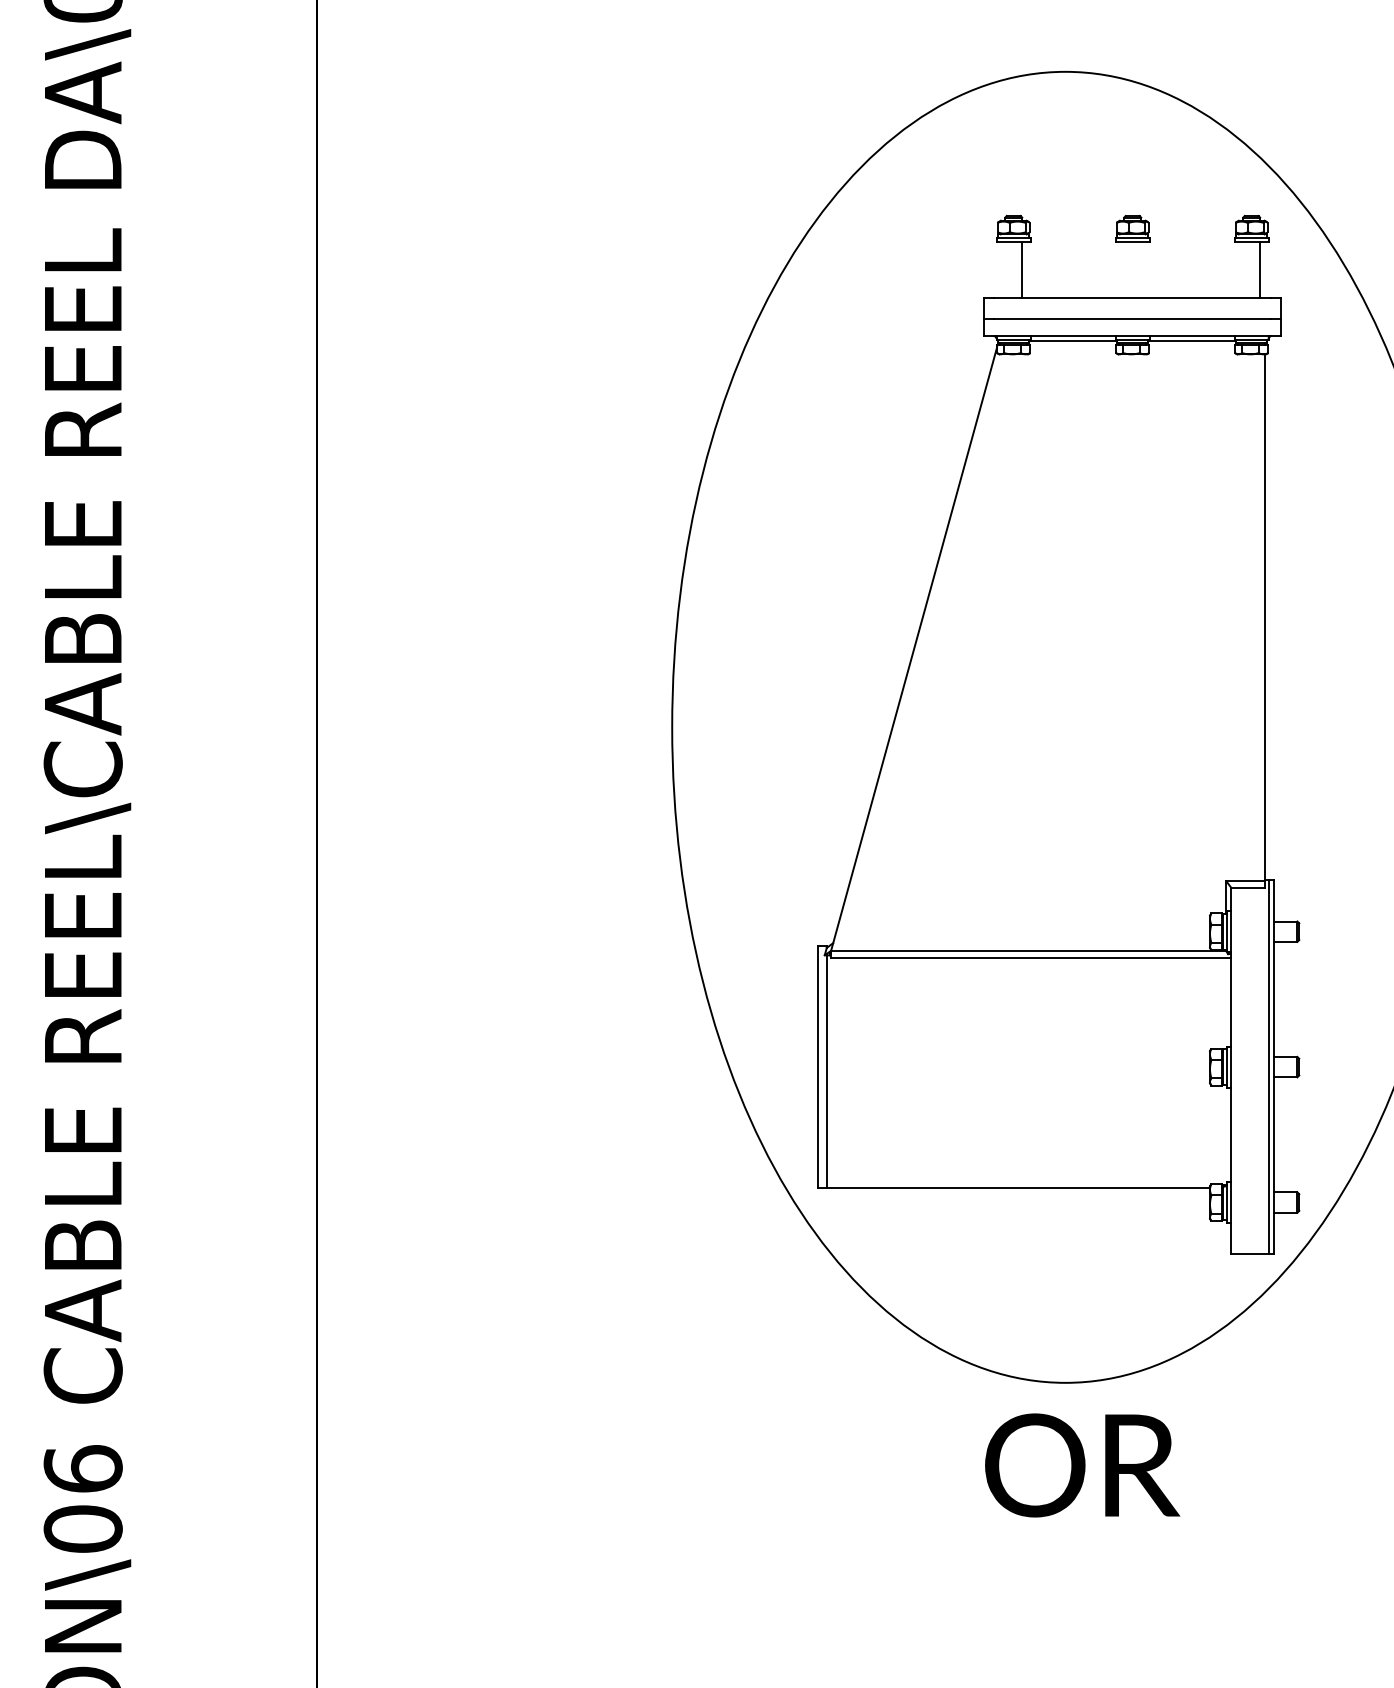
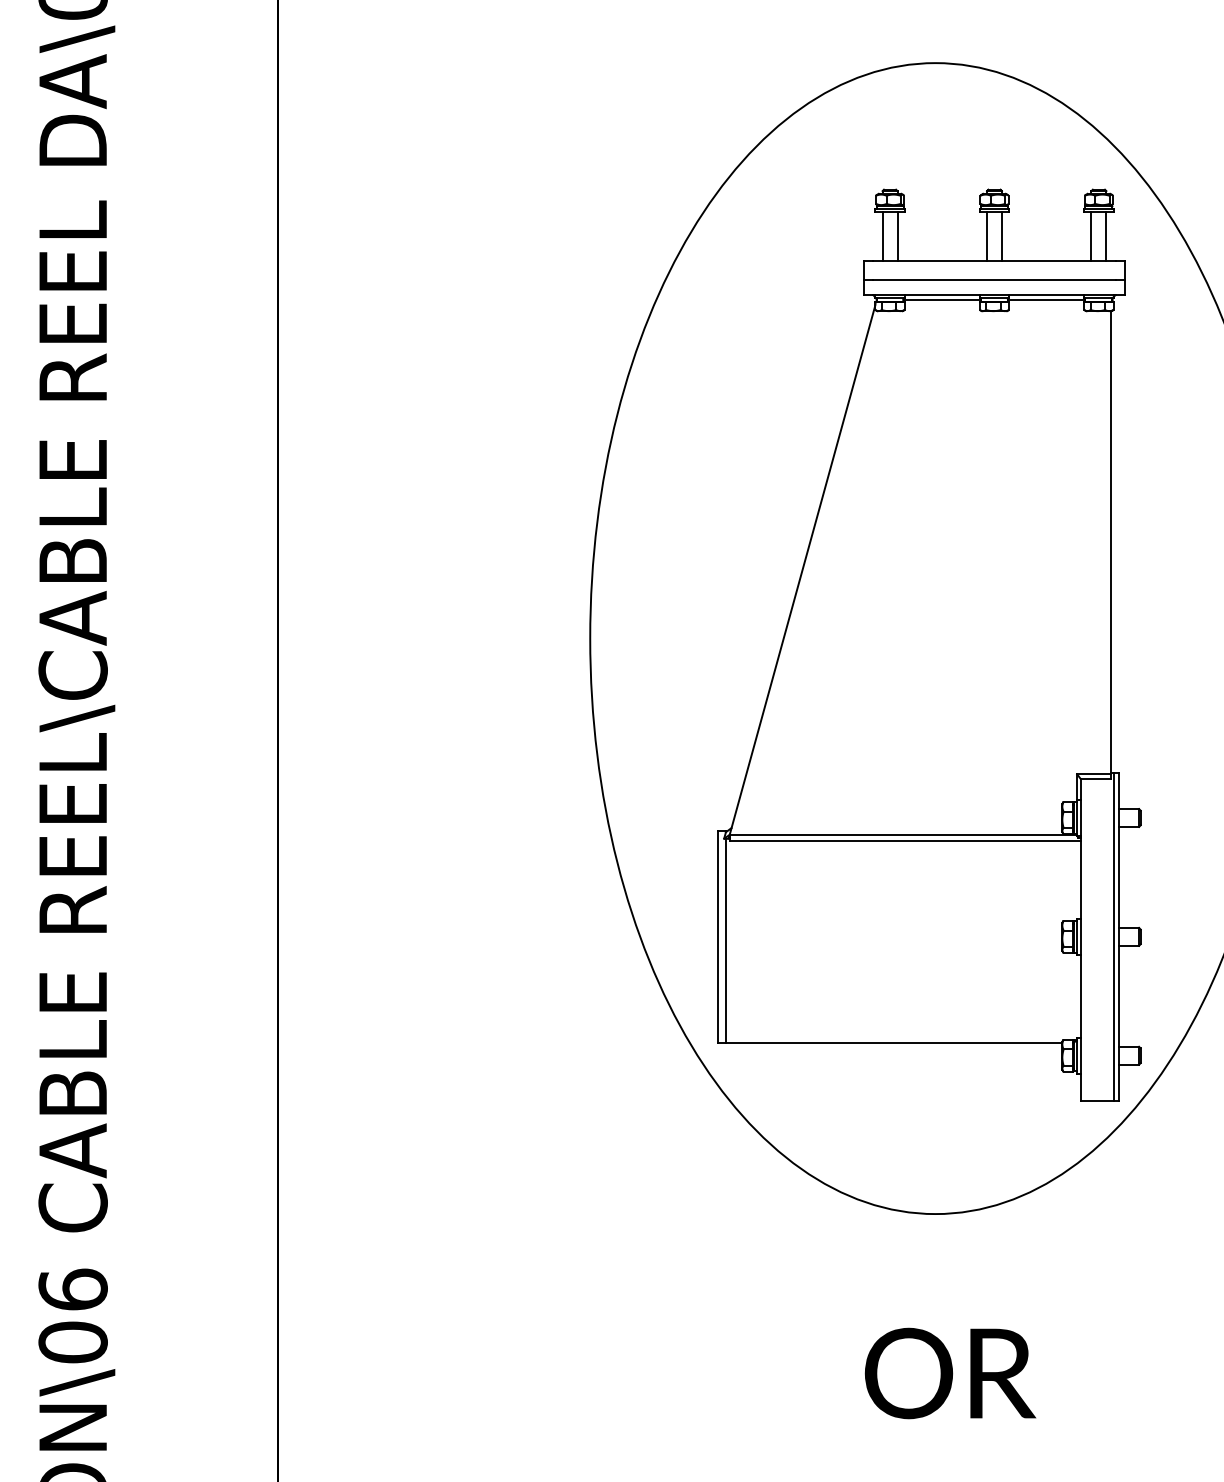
line: (1005, 269) -> (882, 236), added
line: (1124, 269) -> (987, 236), added
line: (1141, 269) -> (1002, 236), added
line: (1243, 269) -> (1091, 236), added
text: (1082, 1465) -> (950, 1373), moved

